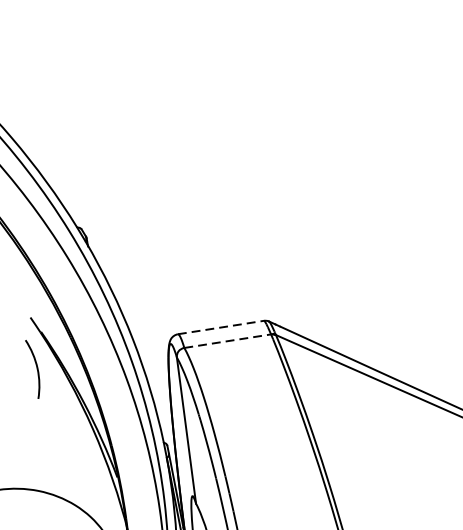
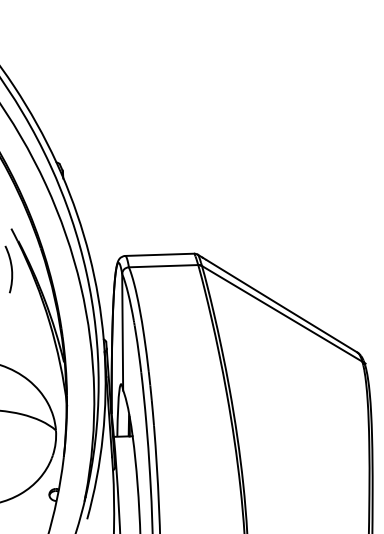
line: (222, 326) -> (160, 254), dashed -> solid
line: (227, 341) -> (163, 266), dashed -> solid

